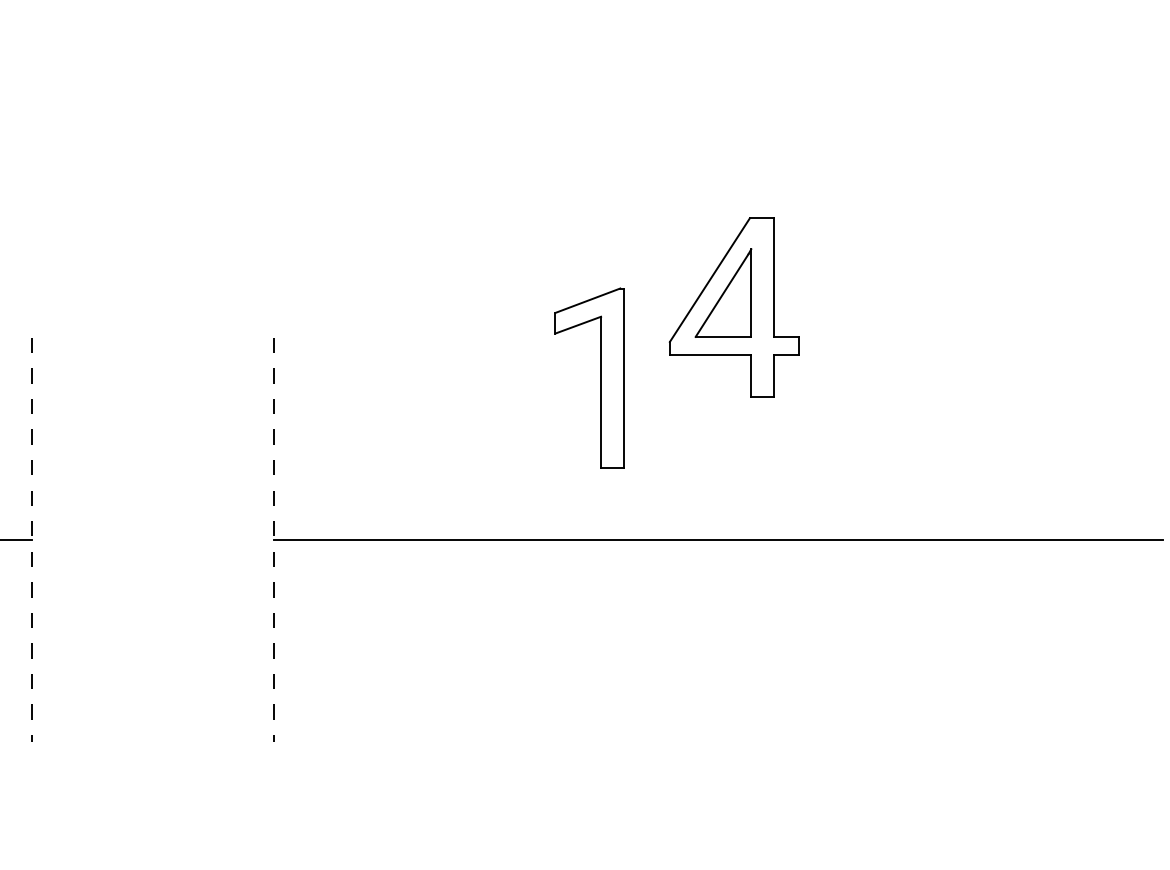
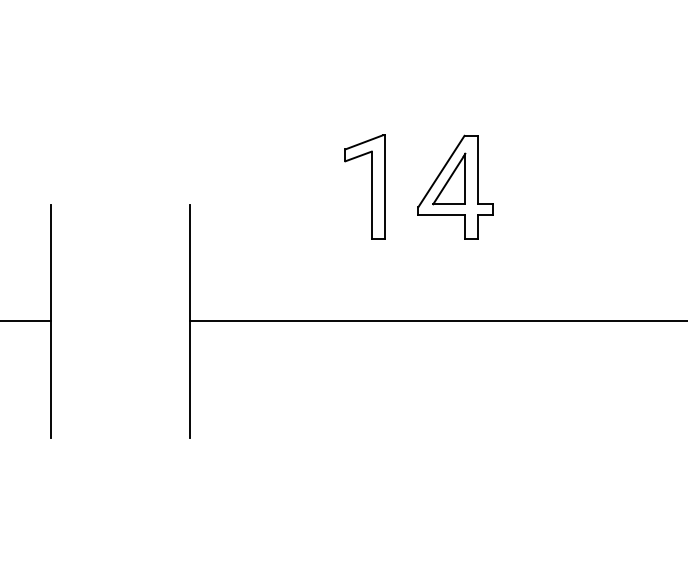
part: (600, 377) -> (371, 186), moved
line: (31, 540) -> (50, 321), dashed -> solid
line: (274, 540) -> (190, 321), dashed -> solid

